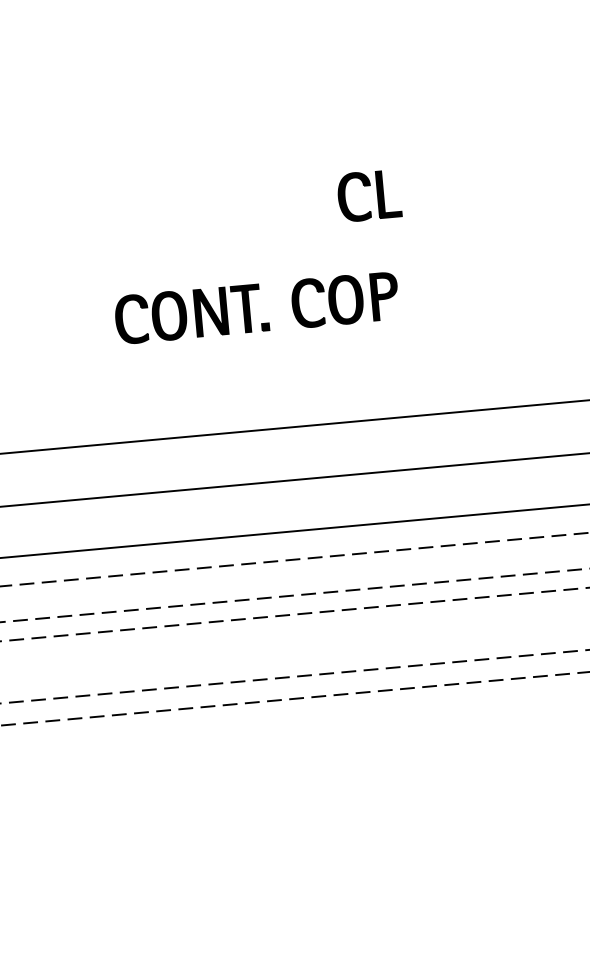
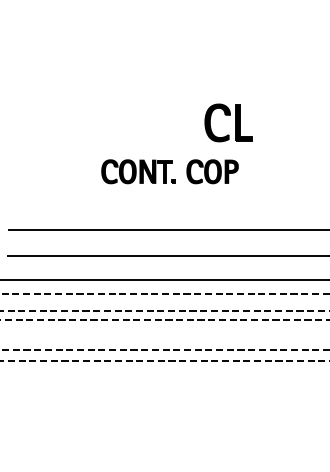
part: (368, 194) -> (228, 122), size x1.6

